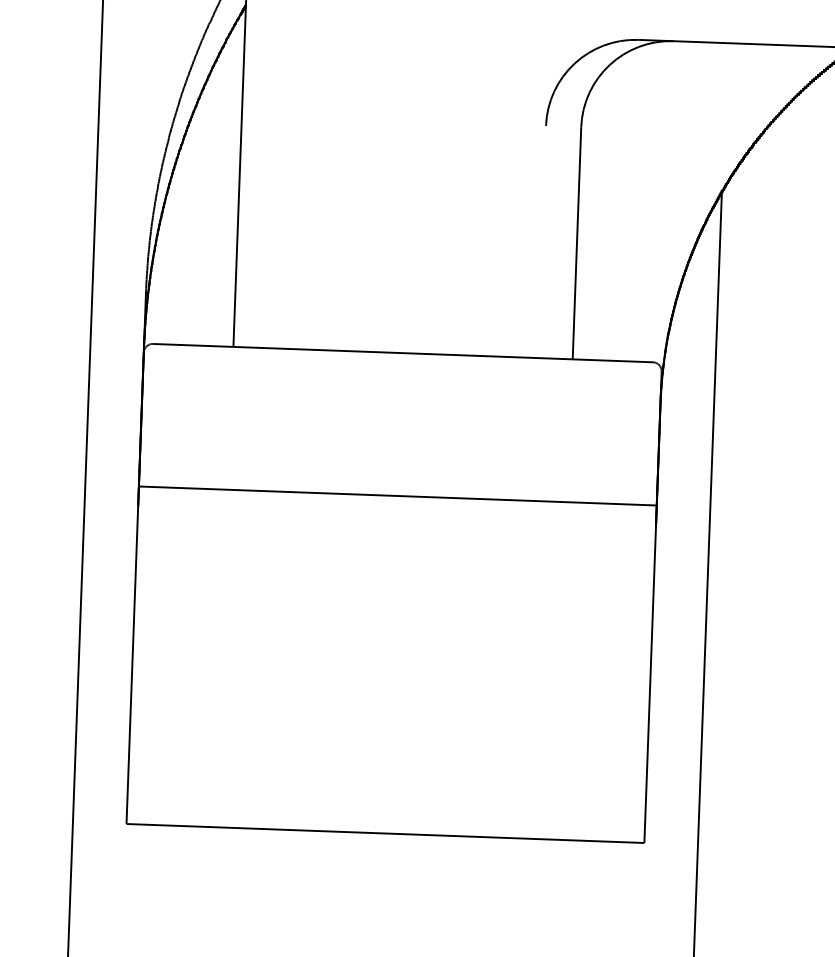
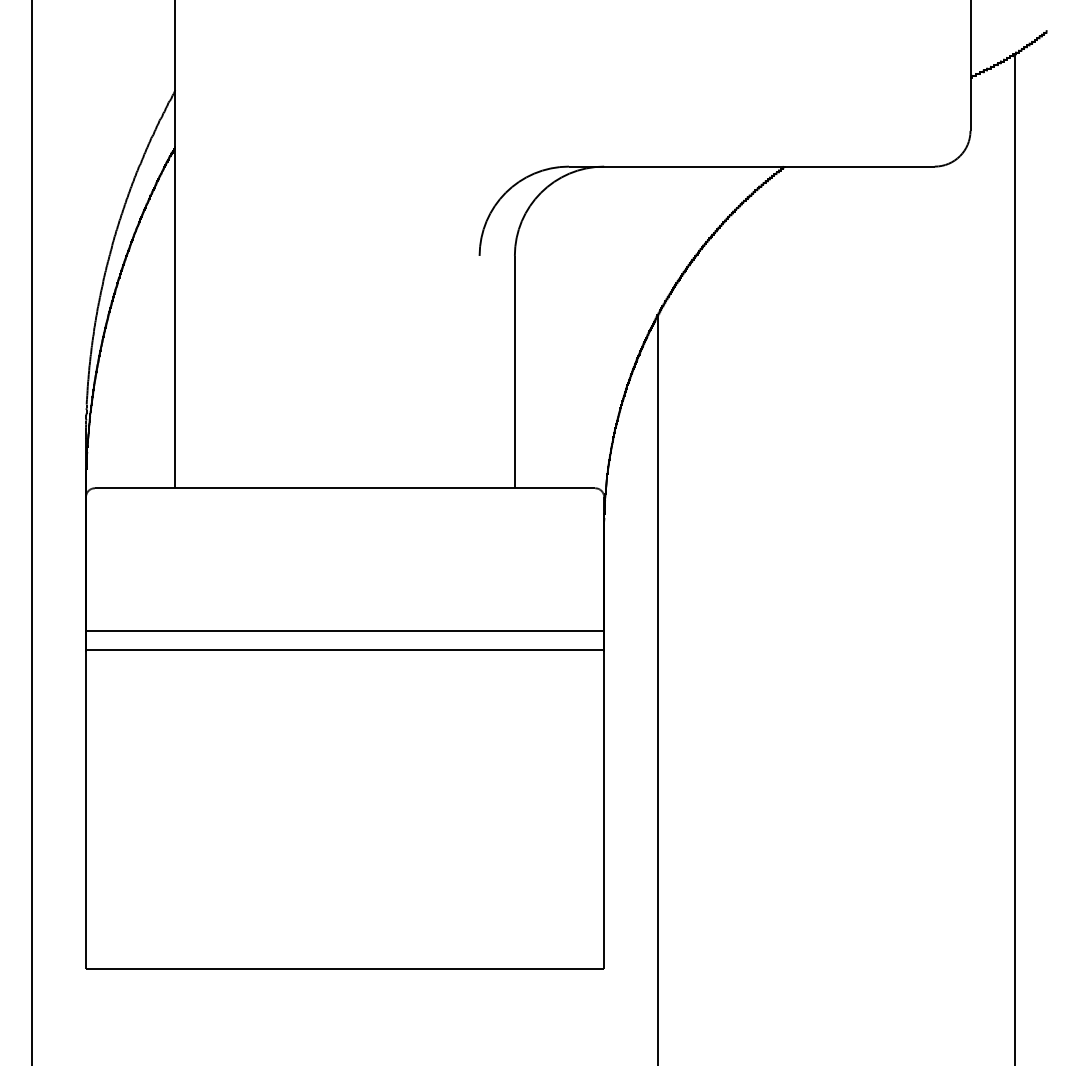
line: (396, 515) -> (344, 650), added

